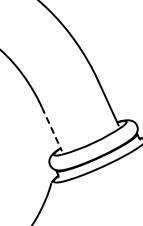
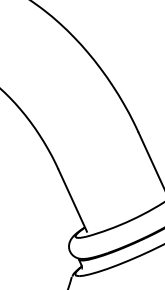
line: (52, 129) -> (73, 200), dashed -> solid

